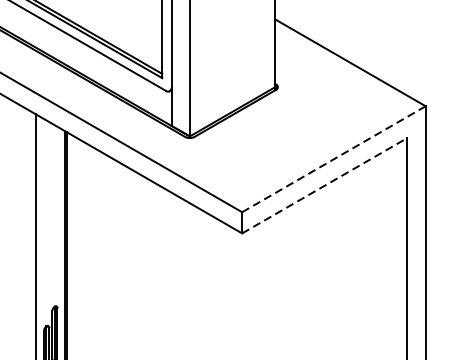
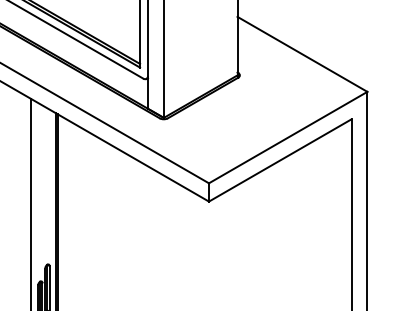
line: (334, 159) -> (288, 137), dashed -> solid
line: (324, 185) -> (280, 160), dashed -> solid

